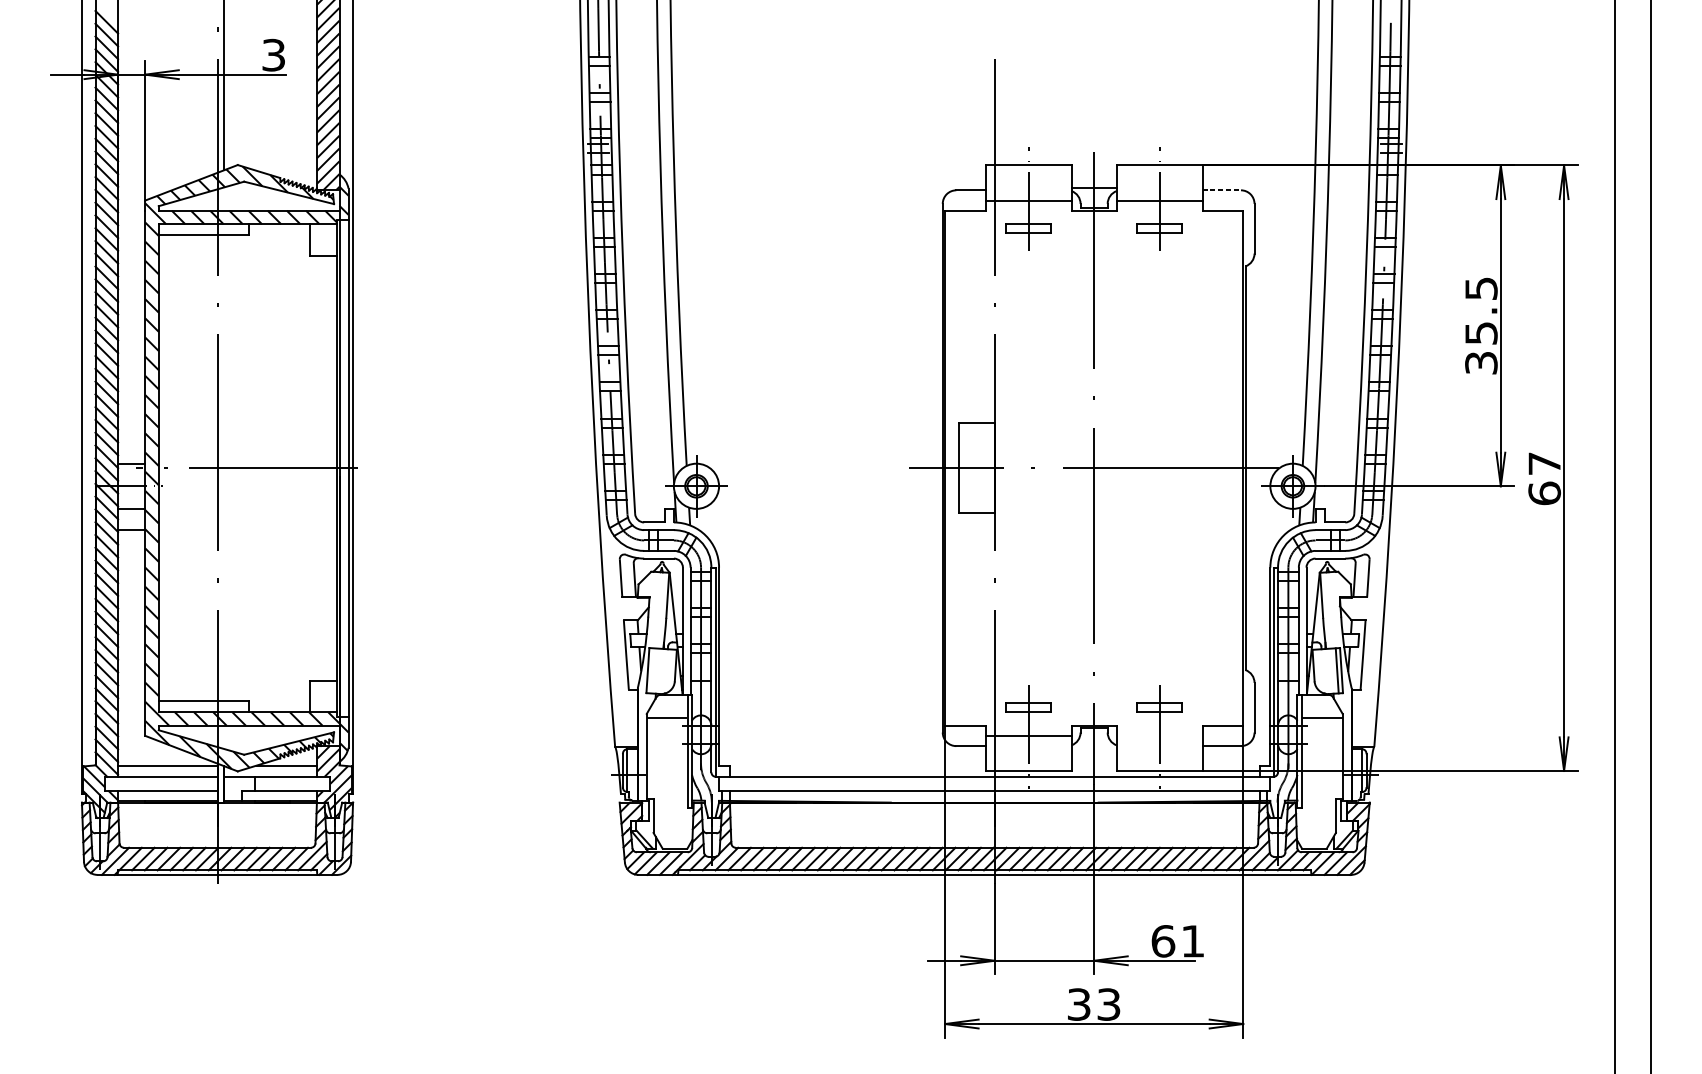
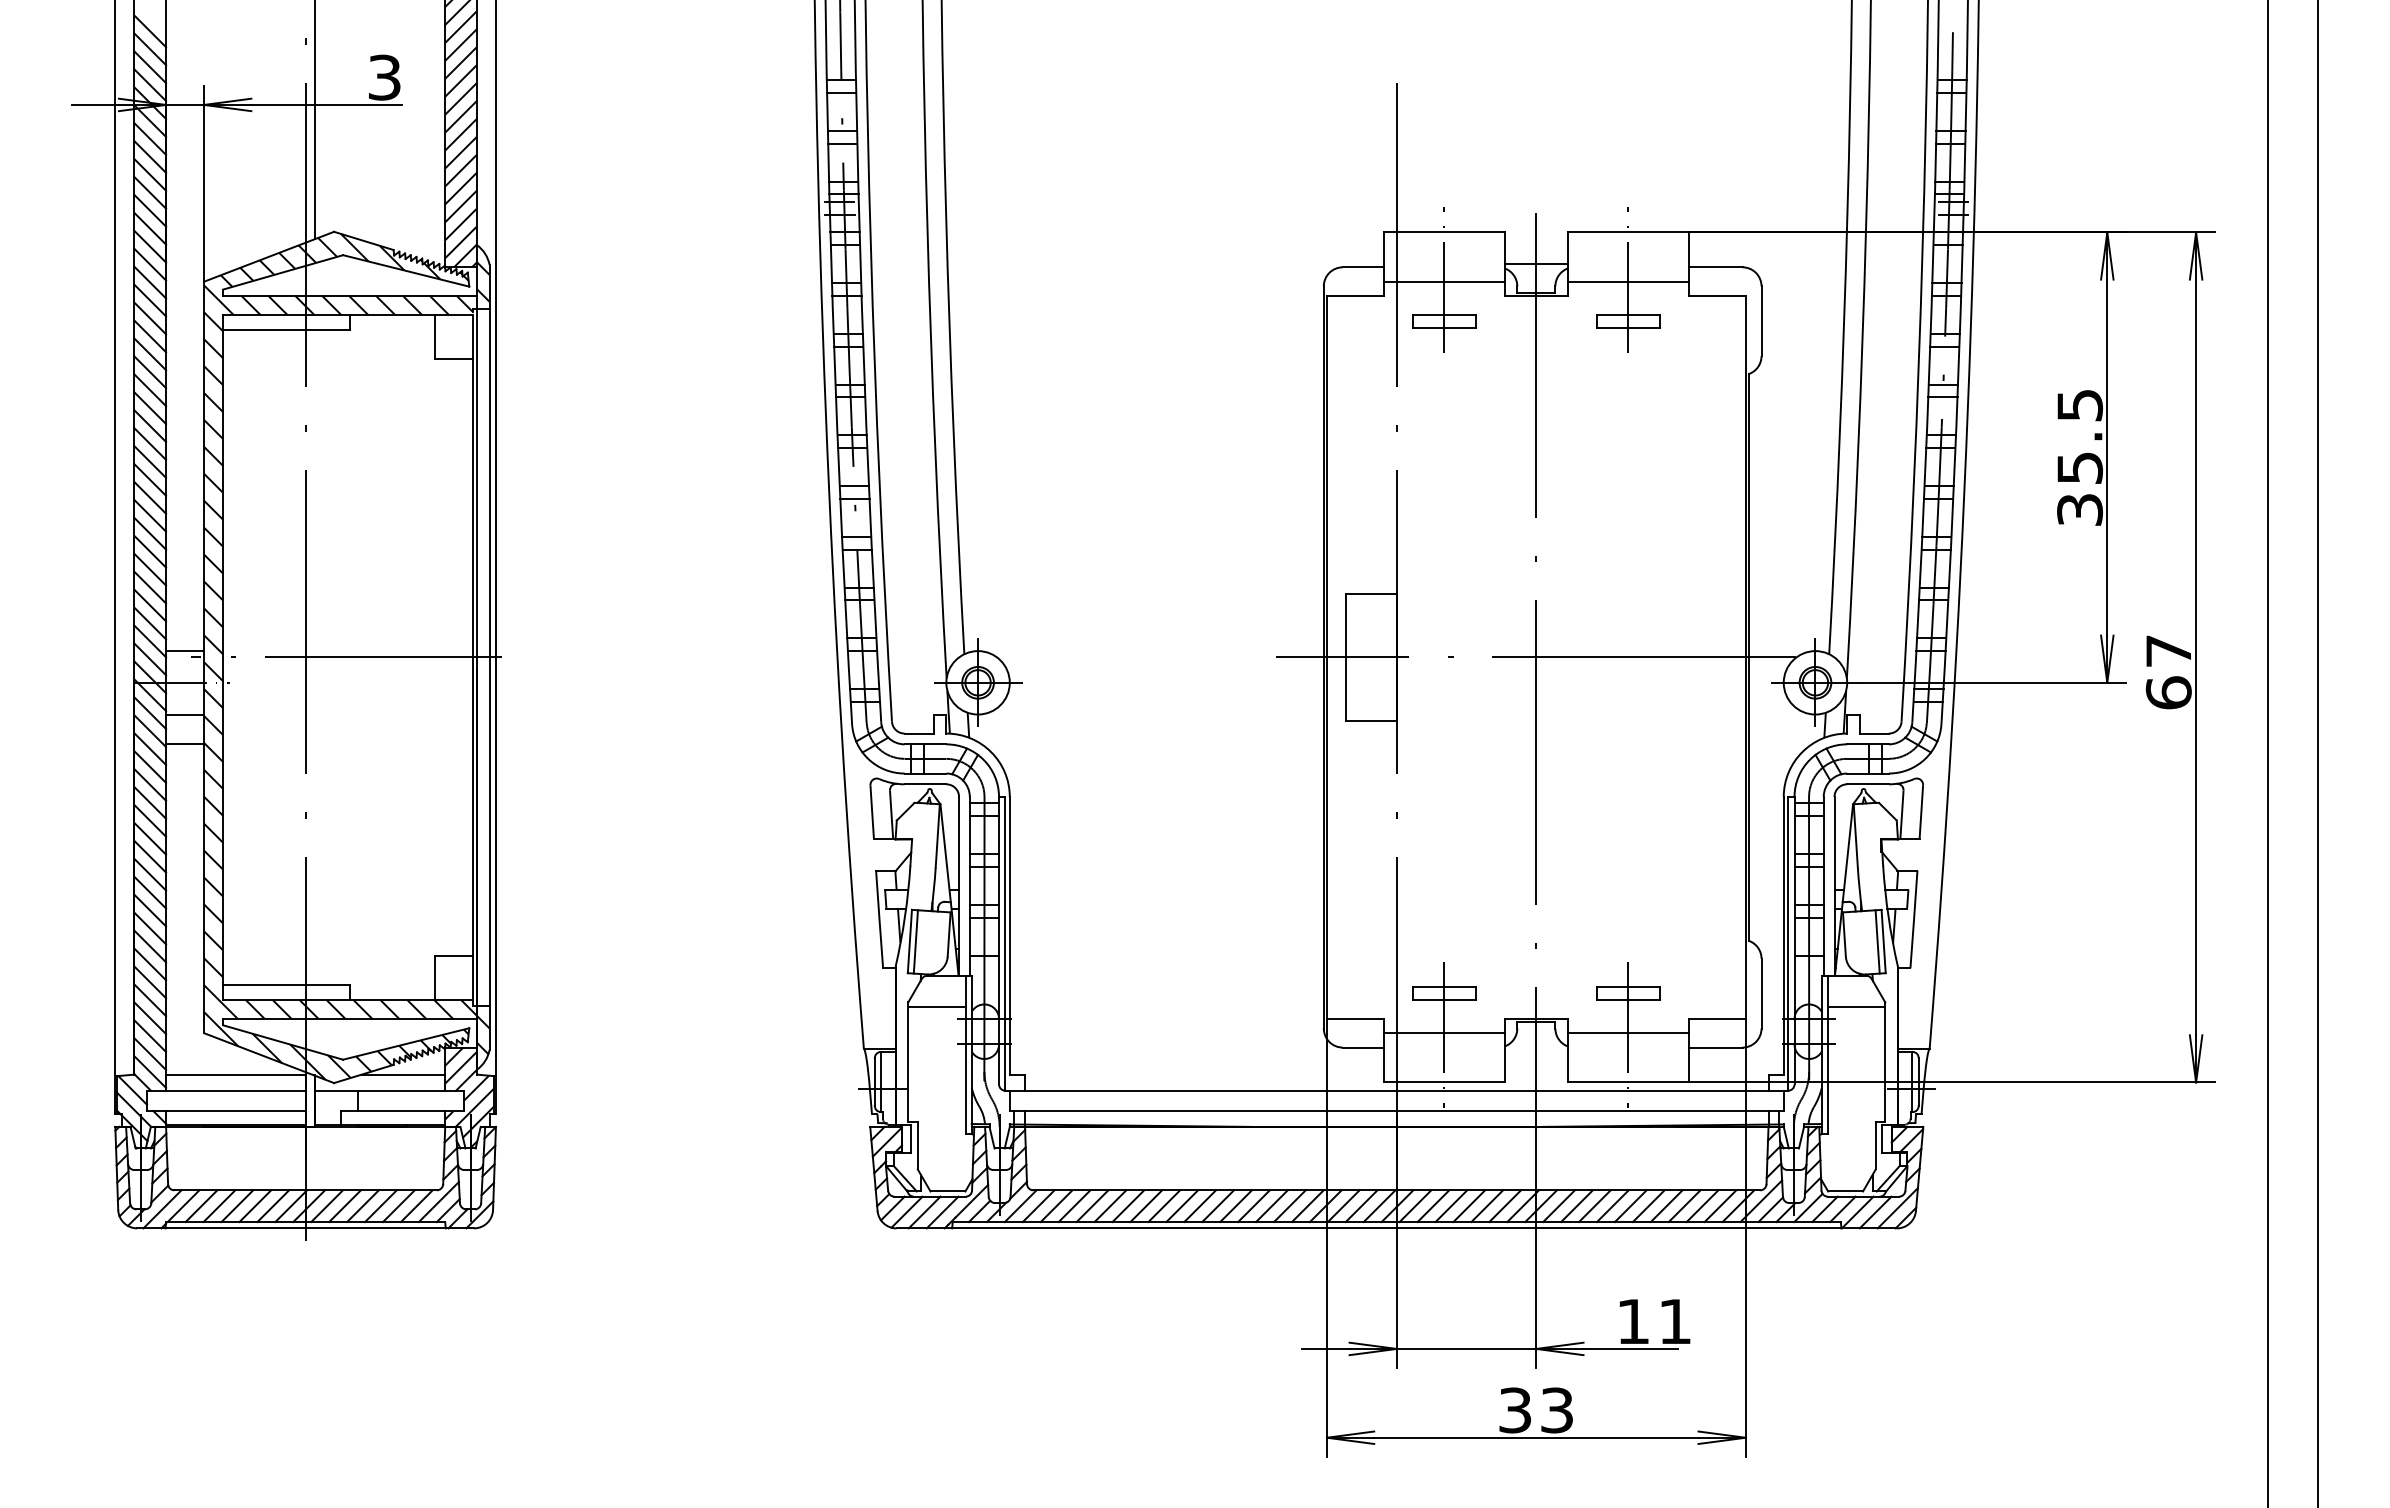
line: (1221, 190) -> (1715, 267), dashed -> solid
line: (651, 670) -> (915, 941), added
line: (1159, 736) -> (1628, 1033), added
text: (1163, 941) -> (1633, 1321), 61 -> 11

